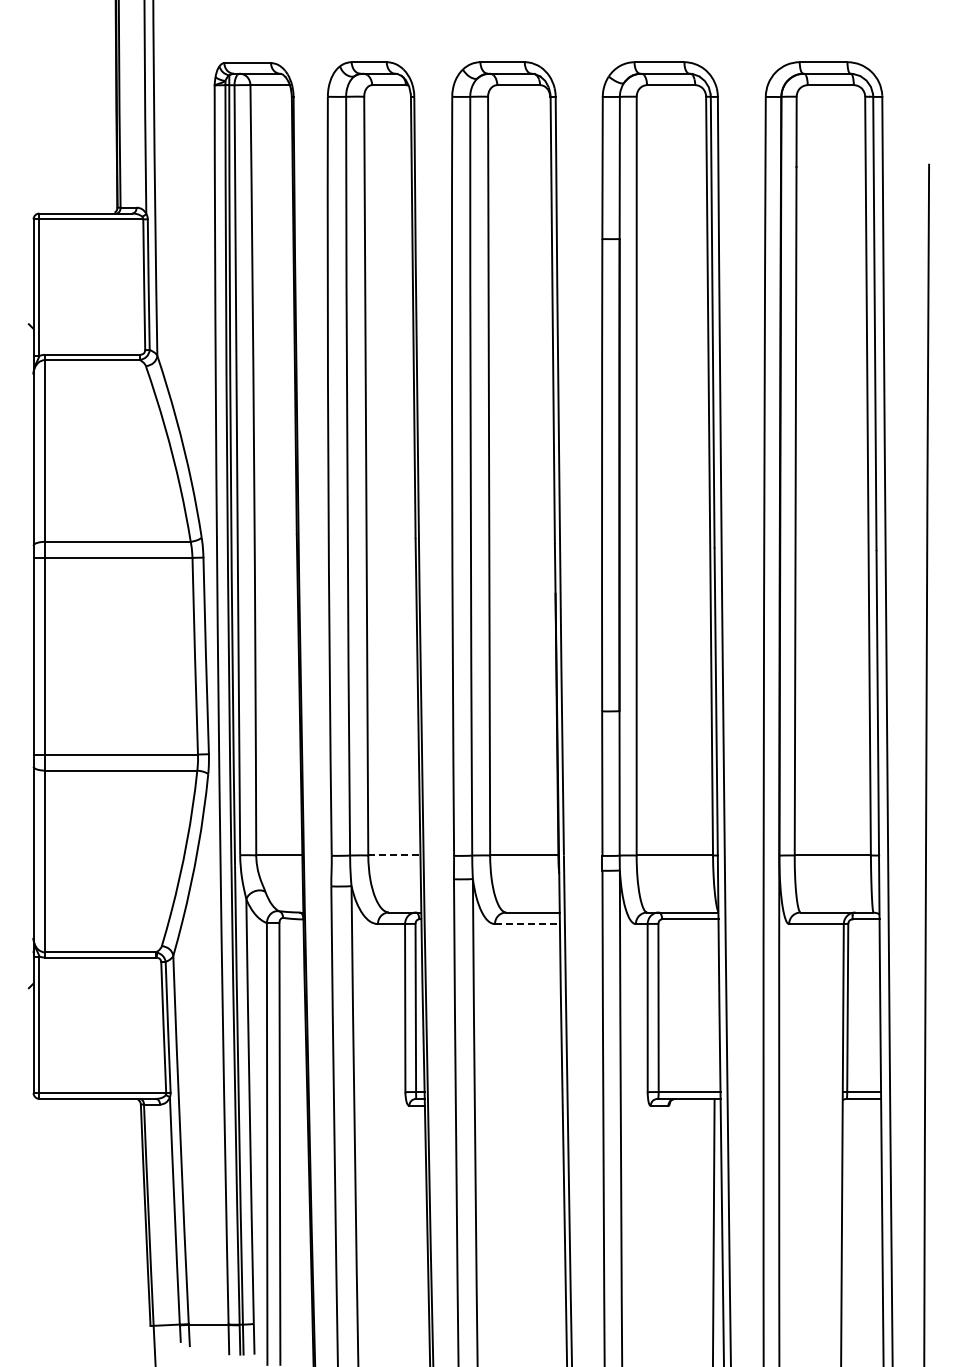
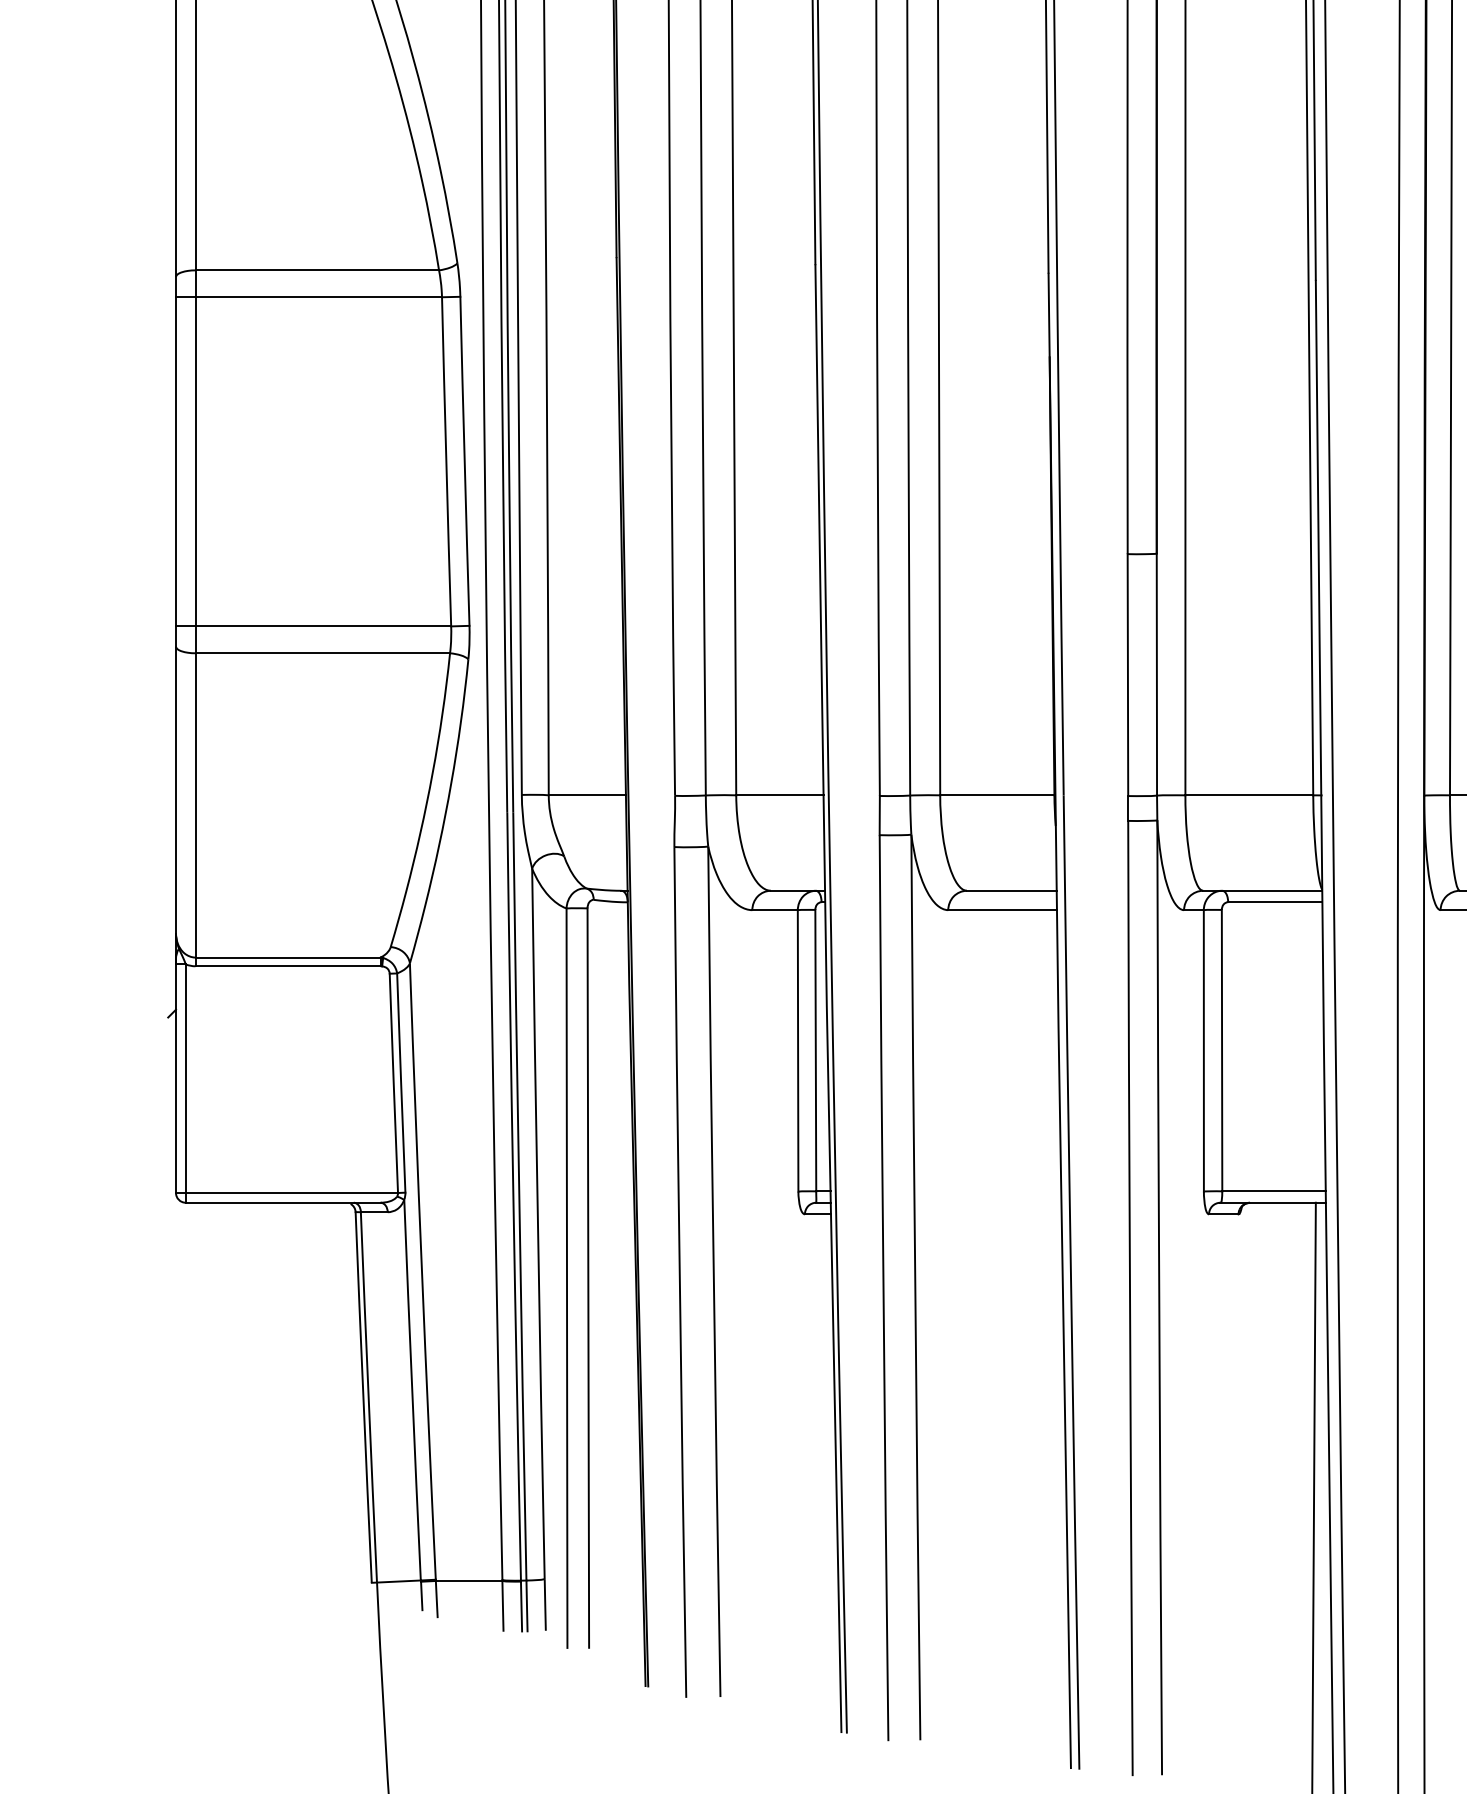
line: (394, 855) -> (780, 795), dashed -> solid
line: (527, 924) -> (1002, 910), dashed -> solid

